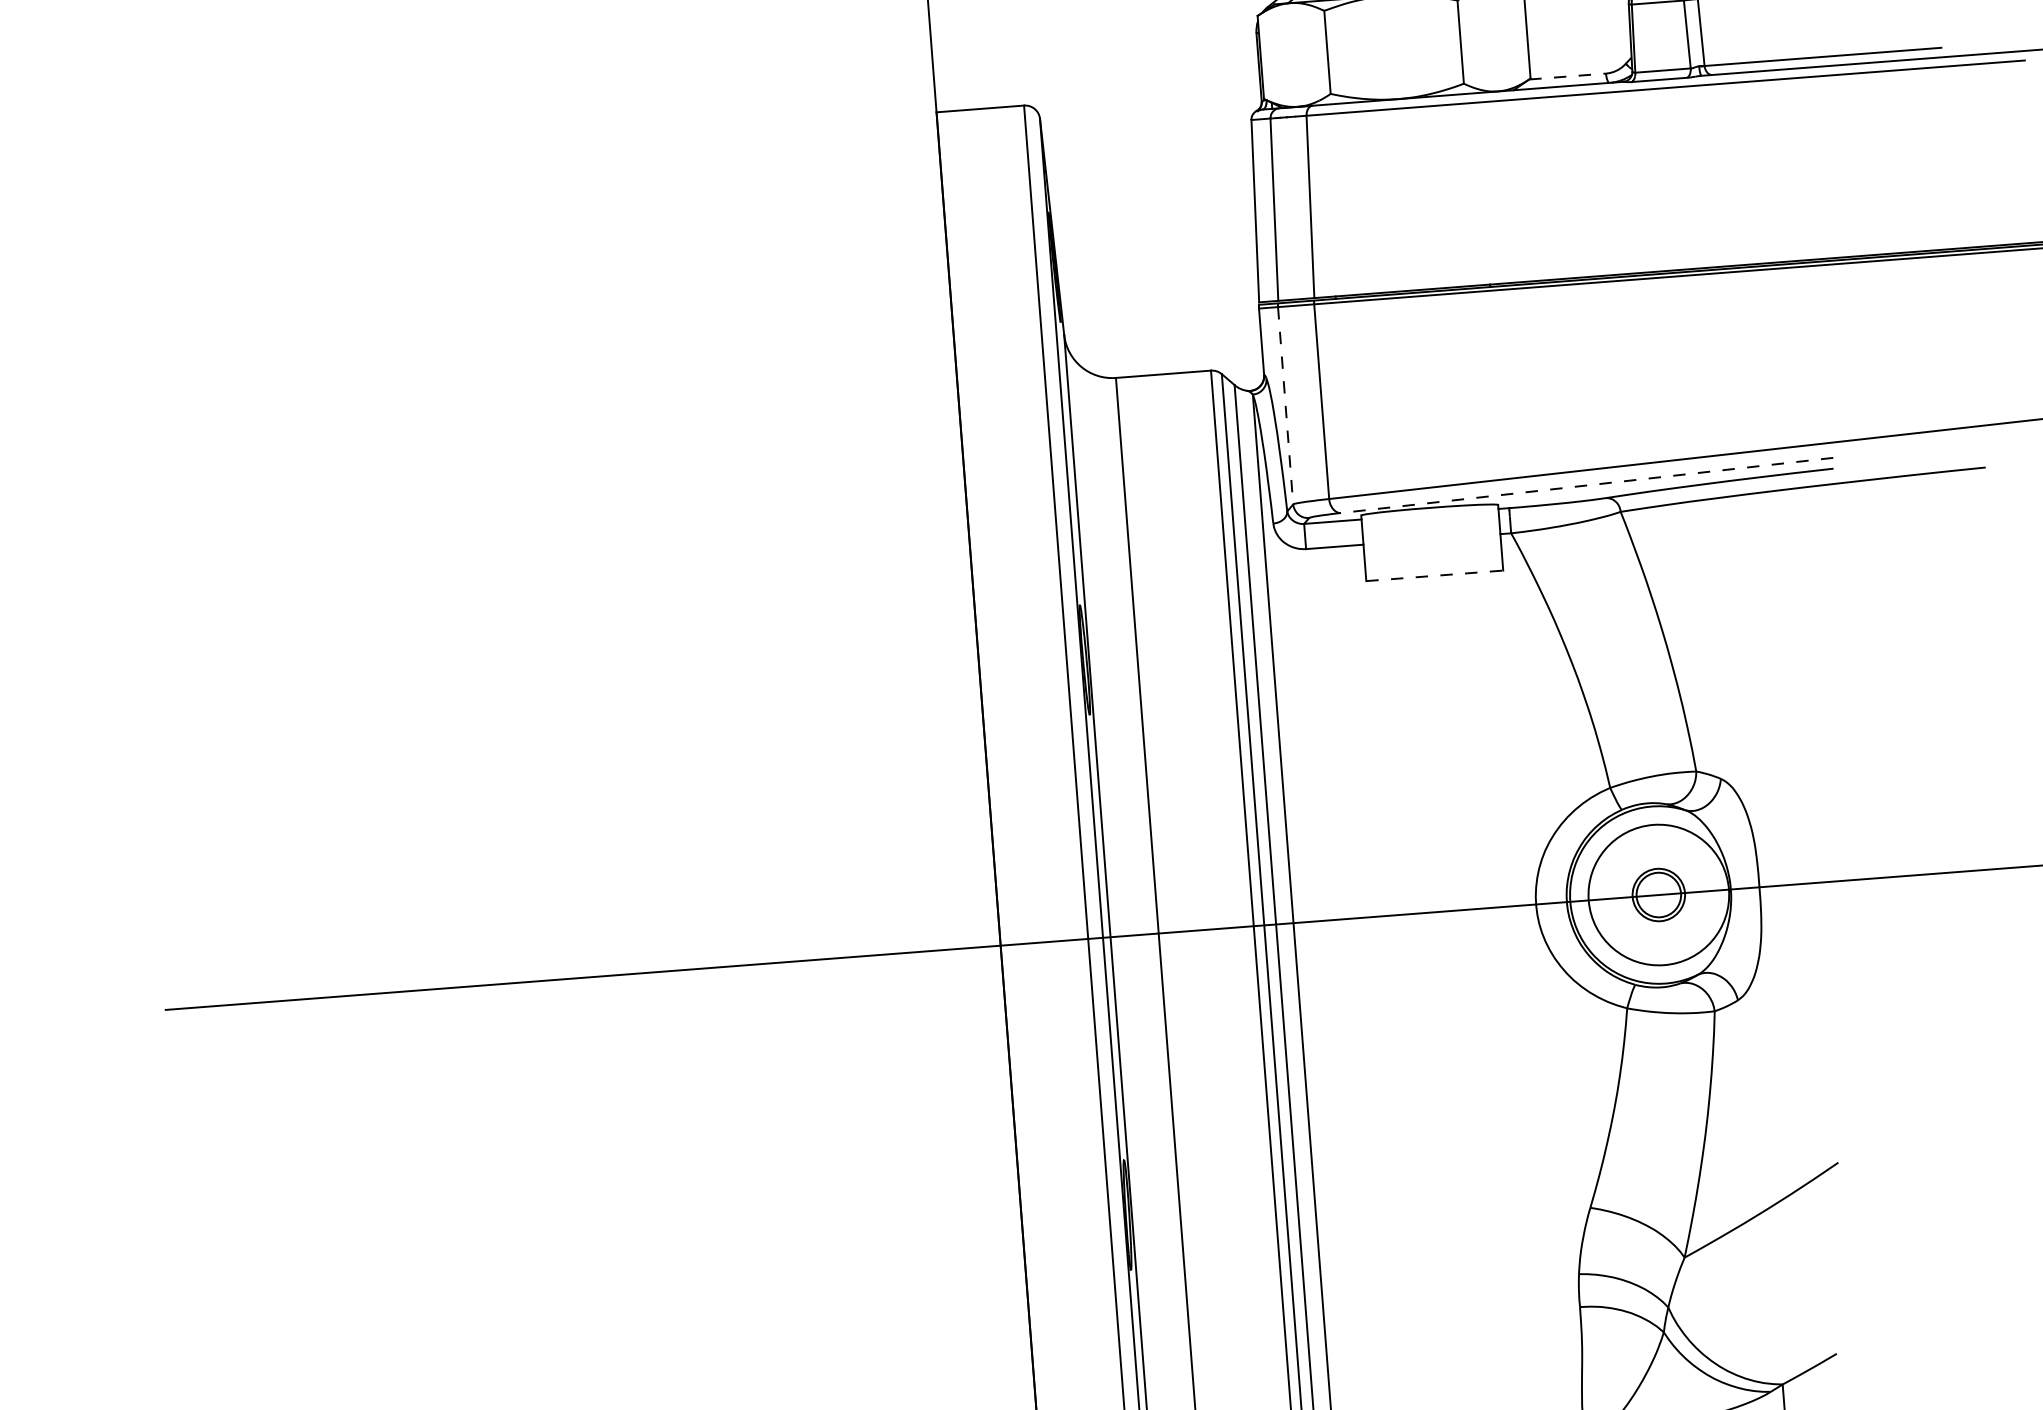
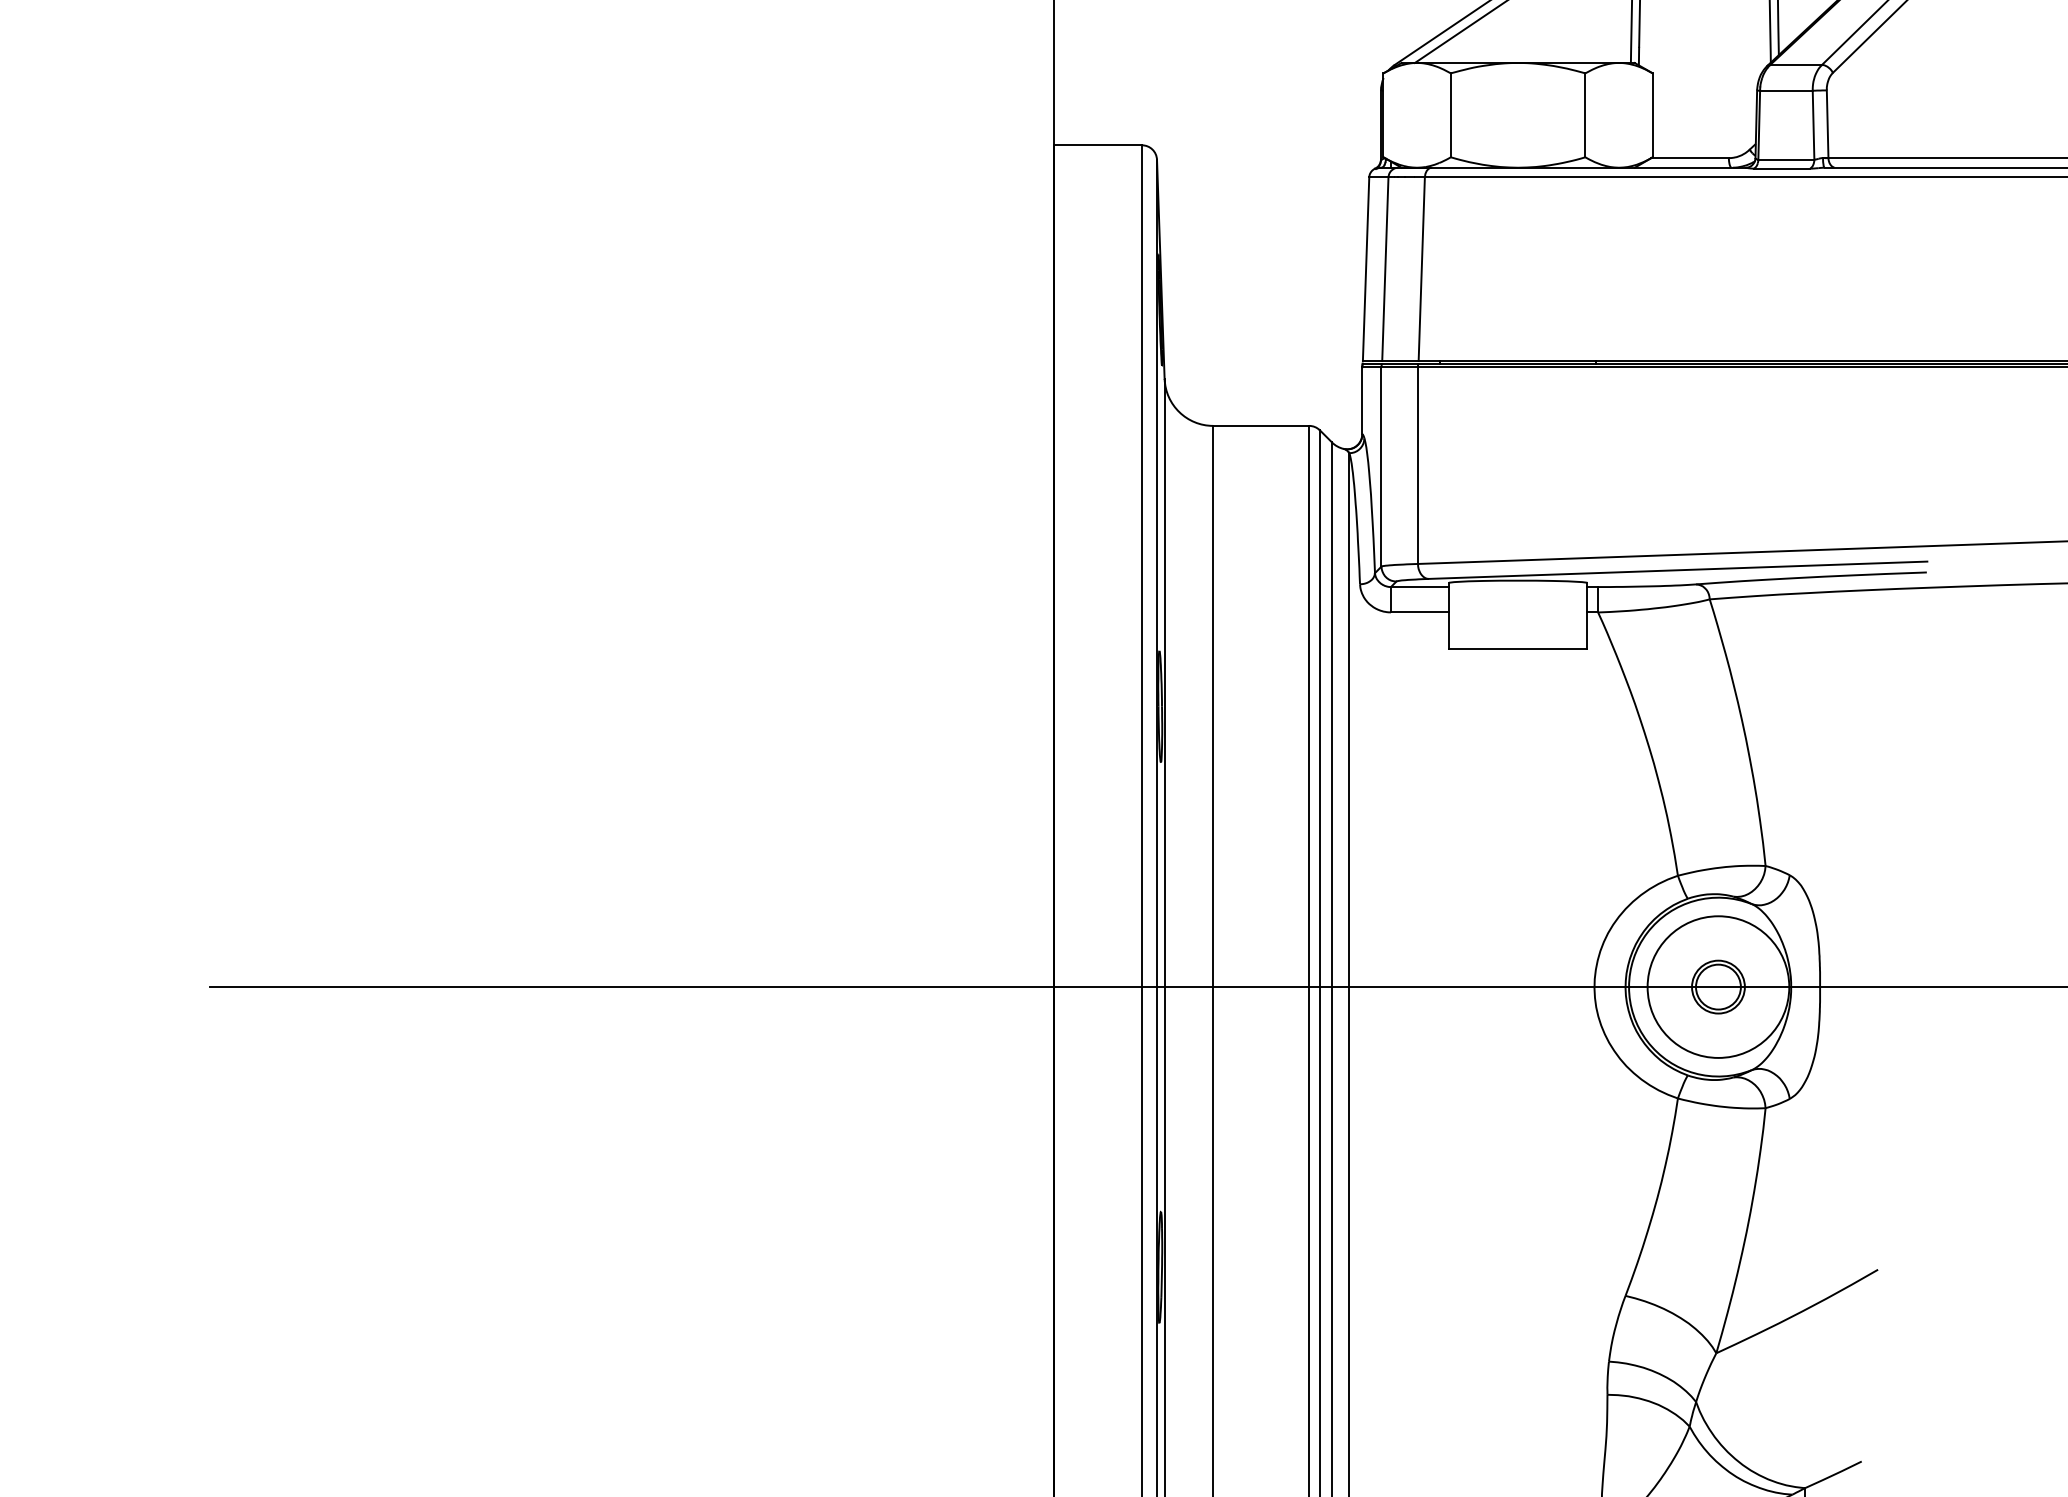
line: (1568, 76) -> (1690, 158), dashed -> solid
line: (1285, 405) -> (1381, 466), dashed -> solid
line: (1586, 485) -> (1677, 570), dashed -> solid
line: (1435, 576) -> (1518, 649), dashed -> solid

